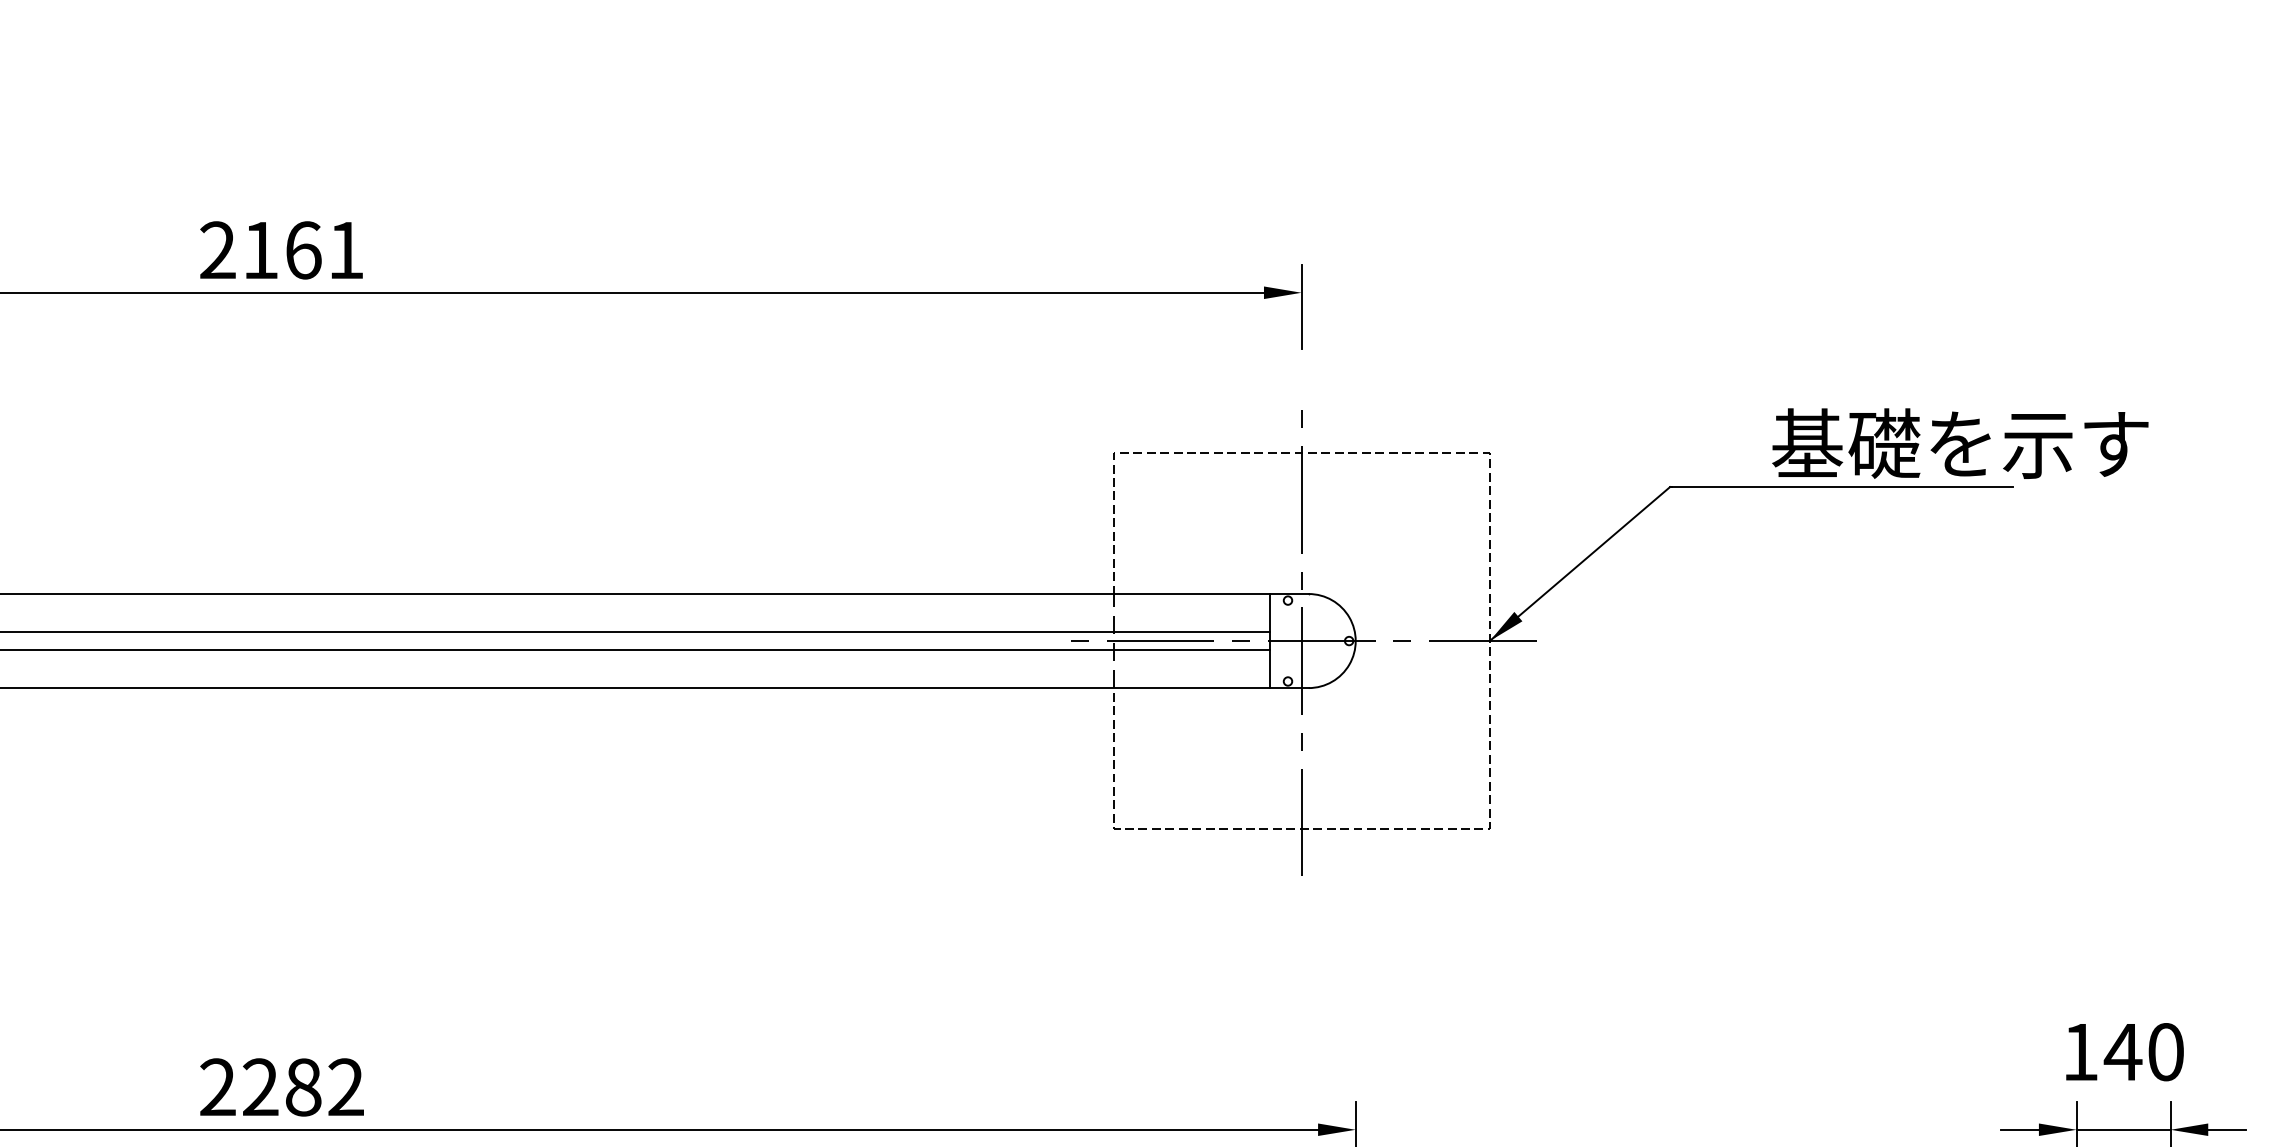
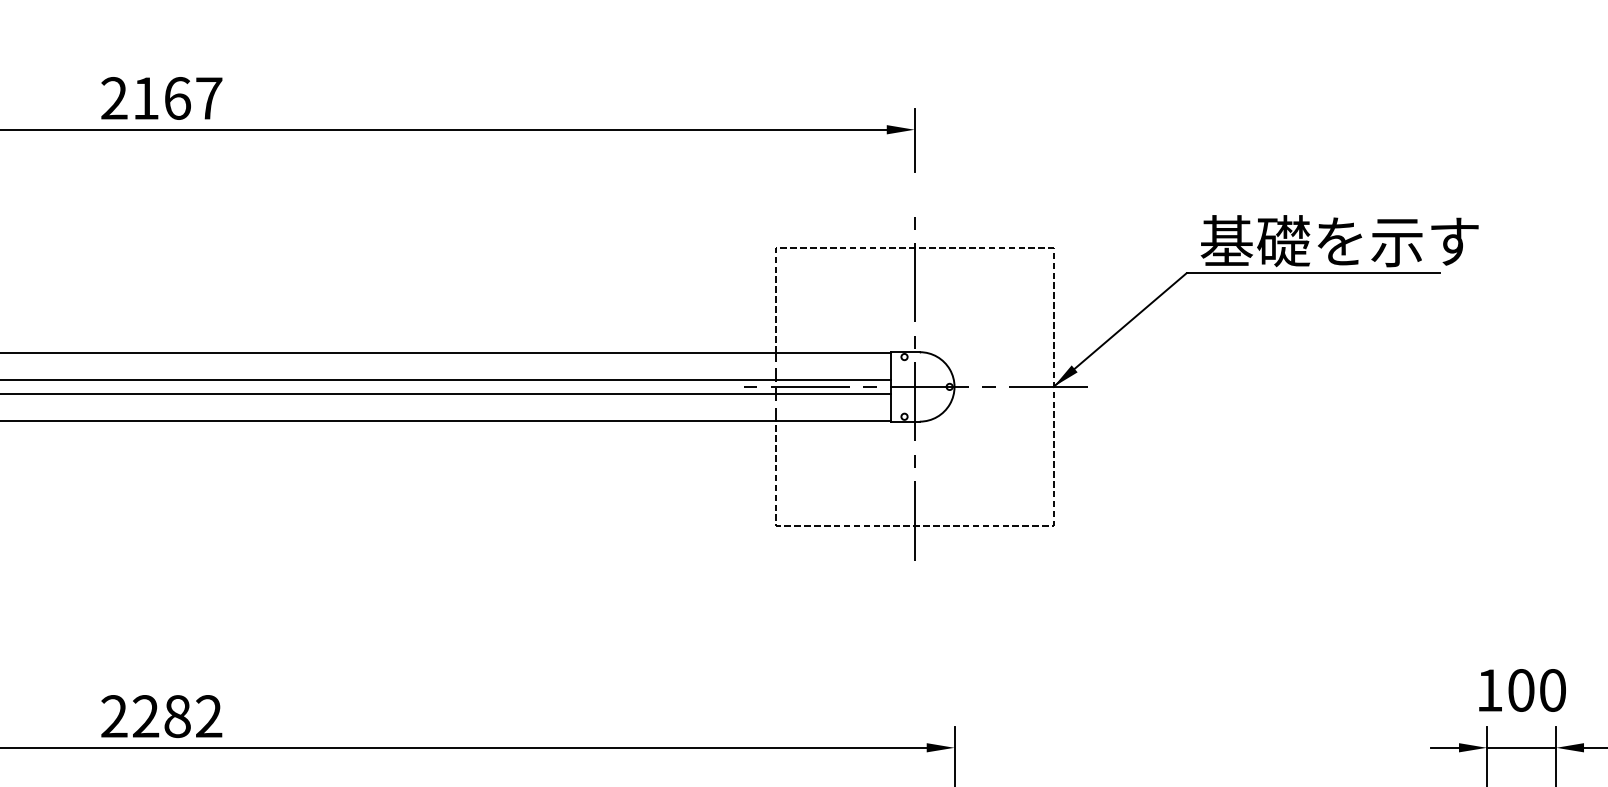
text: (346, 250) -> (209, 98), 2161 -> 2167
text: (1960, 443) -> (1339, 241), moved
text: (2122, 1052) -> (1520, 690), 140 -> 100

